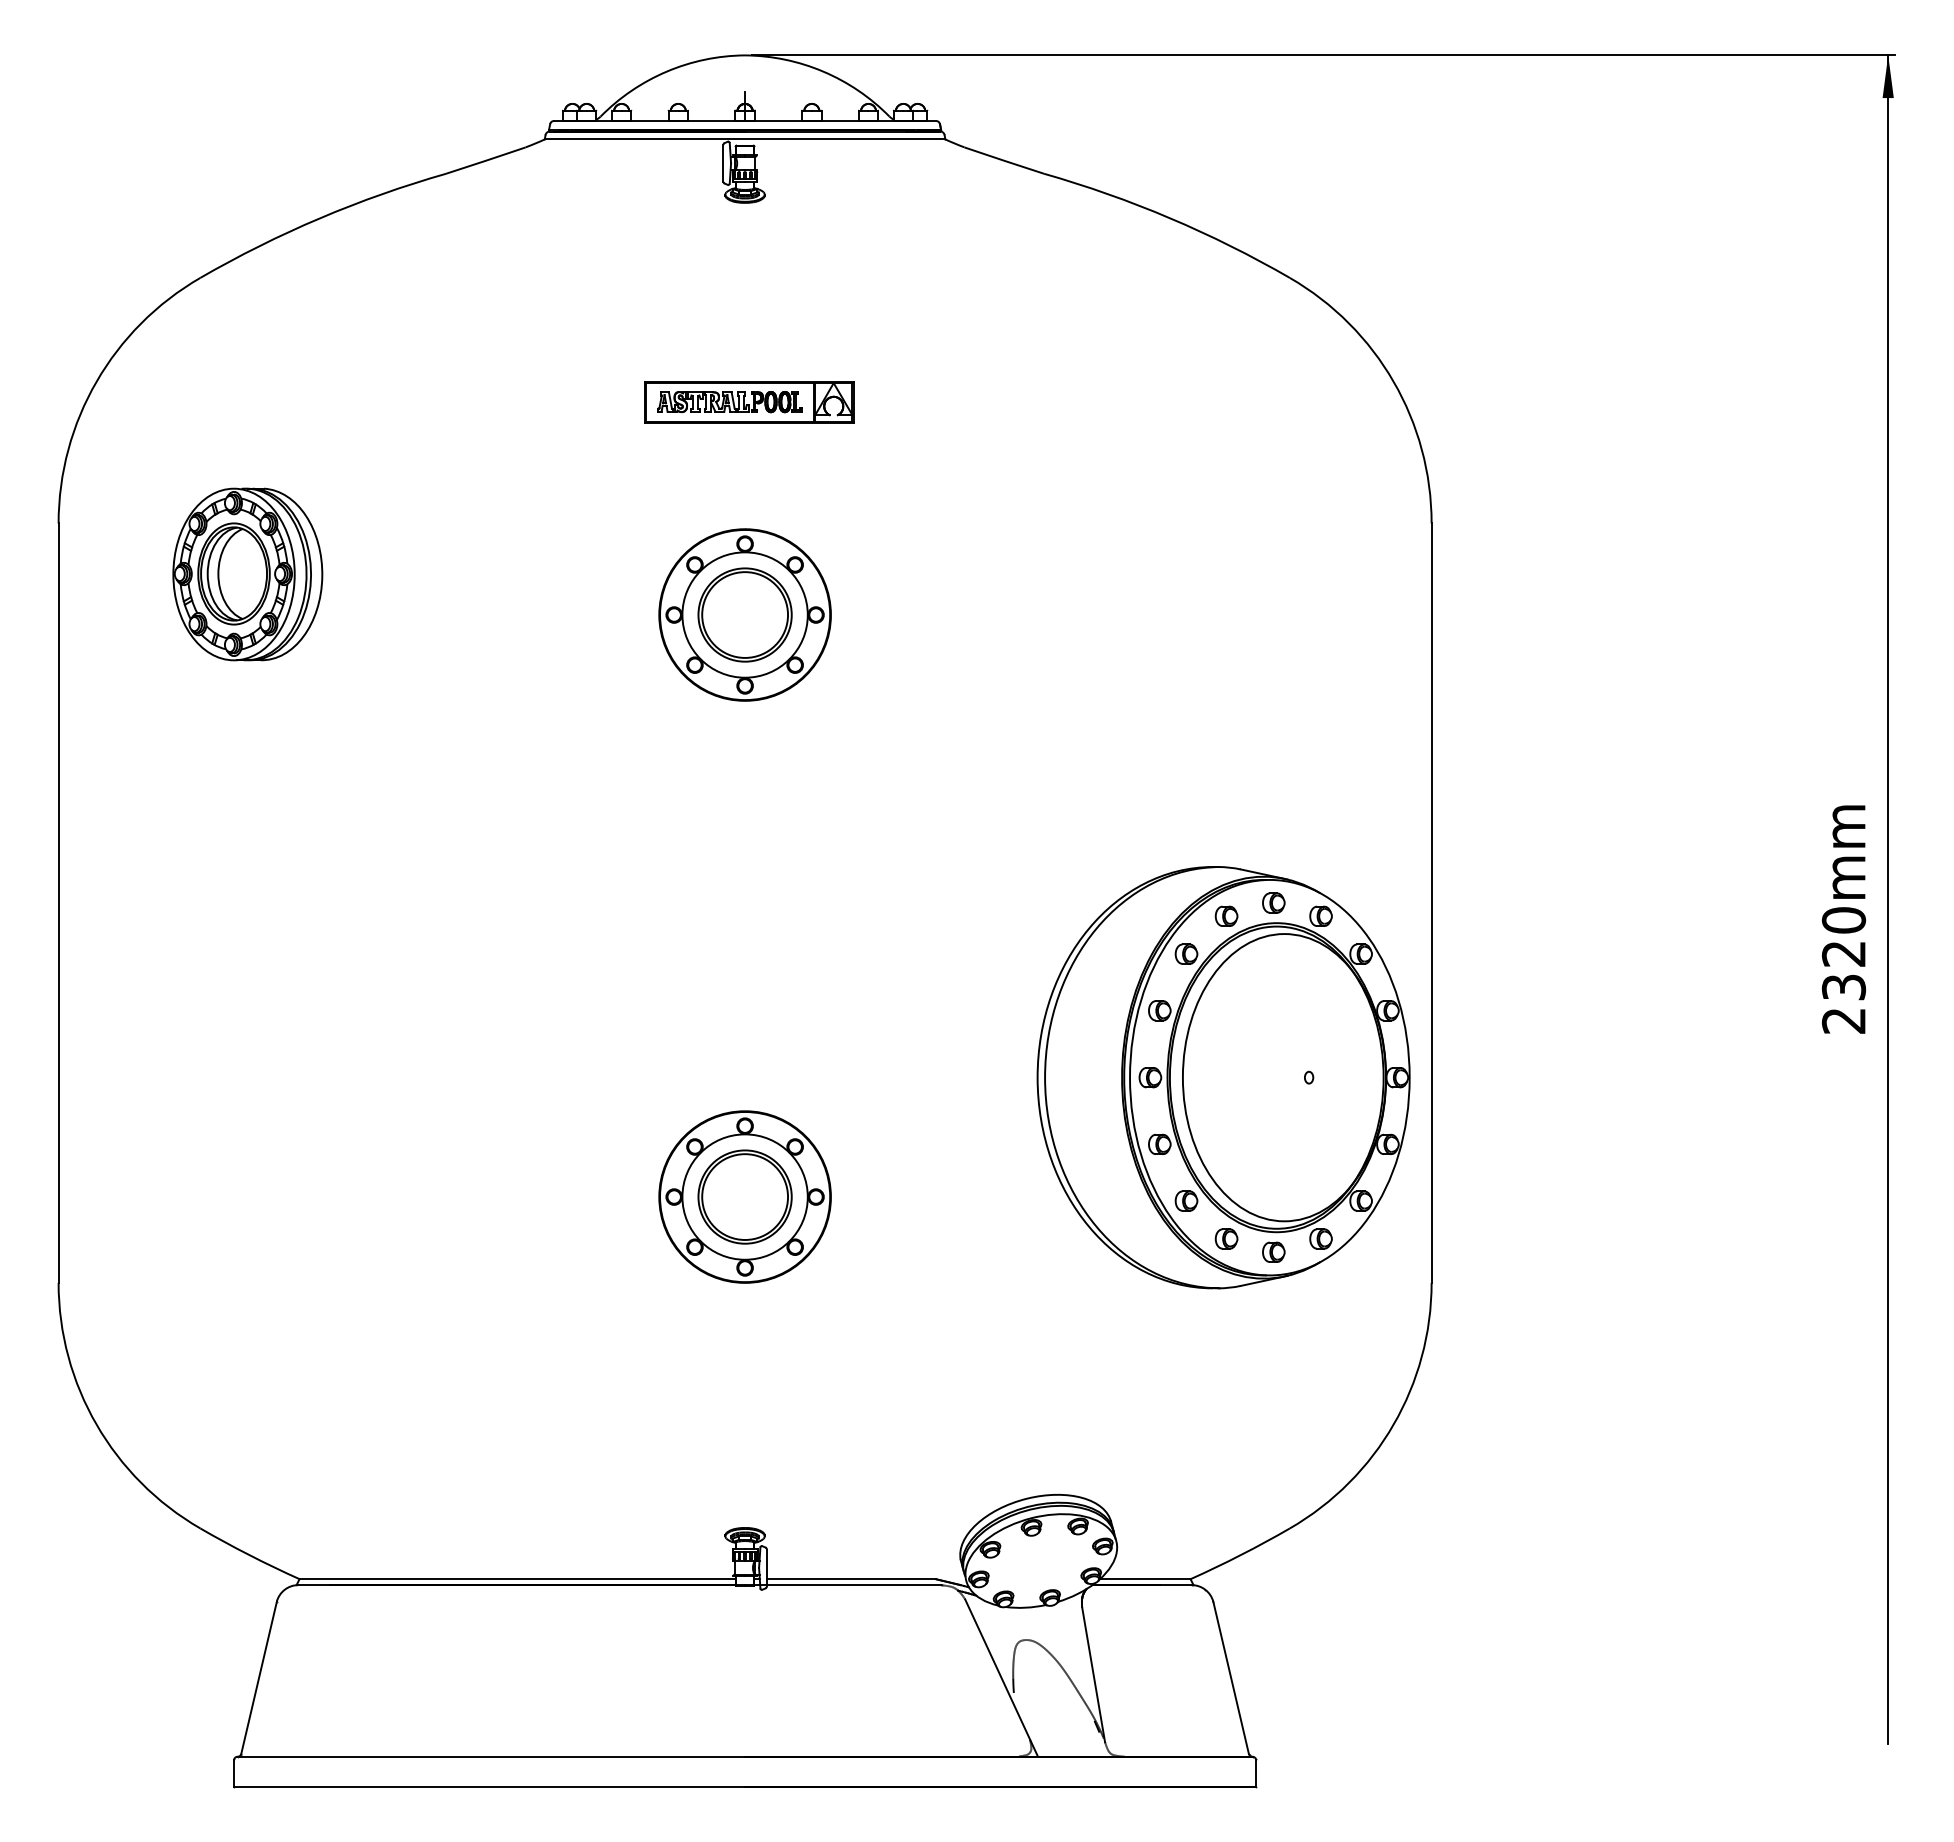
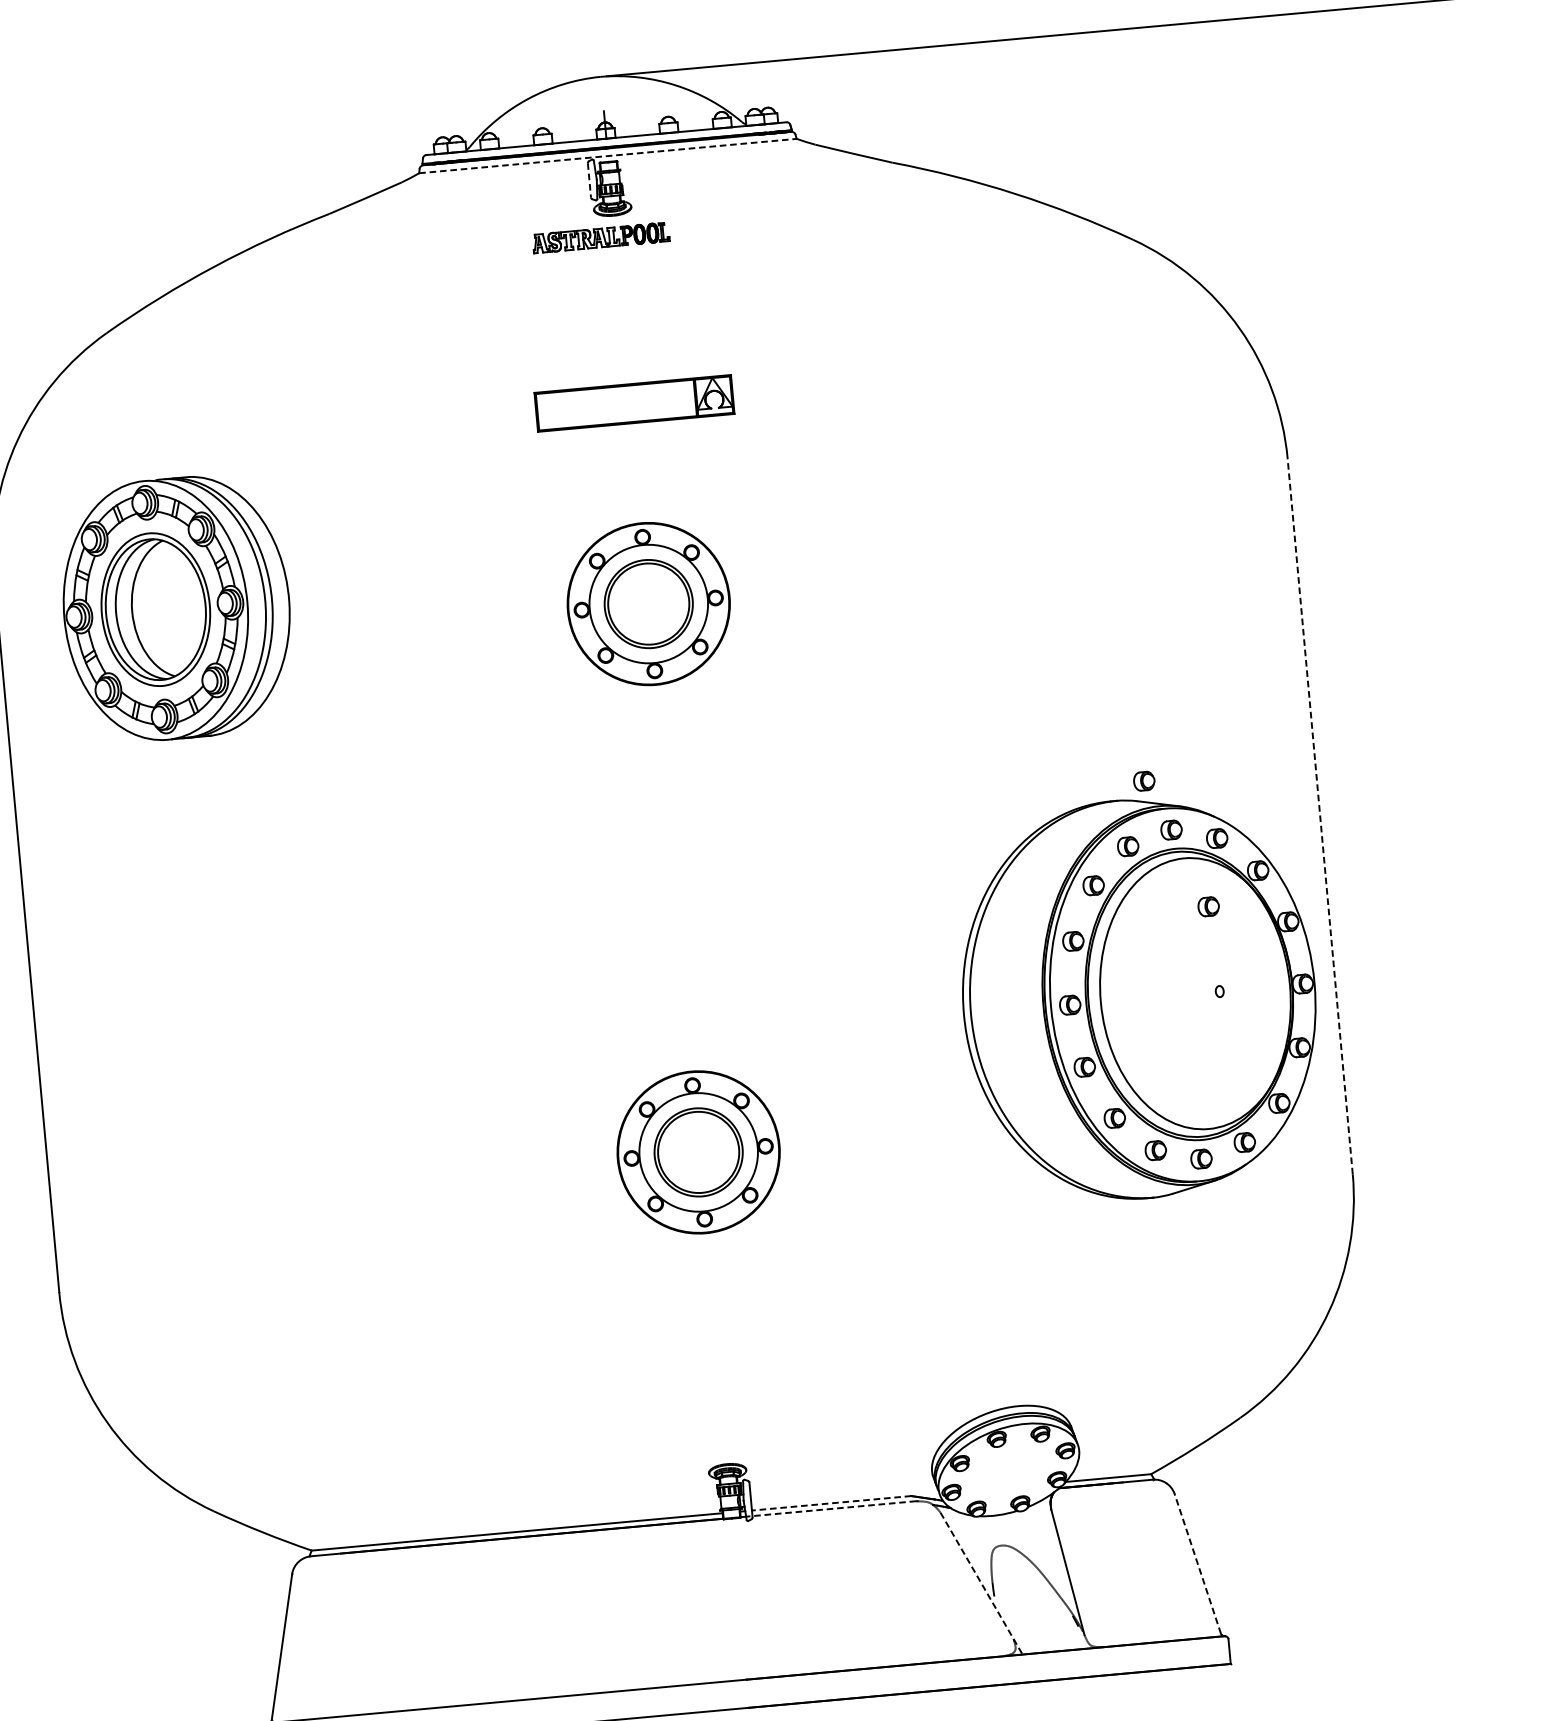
line: (745, 139) -> (608, 156), solid -> dashed
line: (723, 163) -> (589, 180), solid -> dashed
part: (729, 402) -> (600, 238), moved
part: (247, 574) -> (176, 608), size x1.6
part: (1249, 848) -> (1143, 780), added
line: (1431, 903) -> (1320, 816), solid -> dashed
part: (1305, 986) -> (1208, 905), added
line: (851, 1579) -> (831, 1503), solid -> dashed
line: (850, 1585) -> (831, 1509), solid -> dashed
line: (1230, 1677) -> (1197, 1563), solid -> dashed
line: (1001, 1678) -> (981, 1583), solid -> dashed

